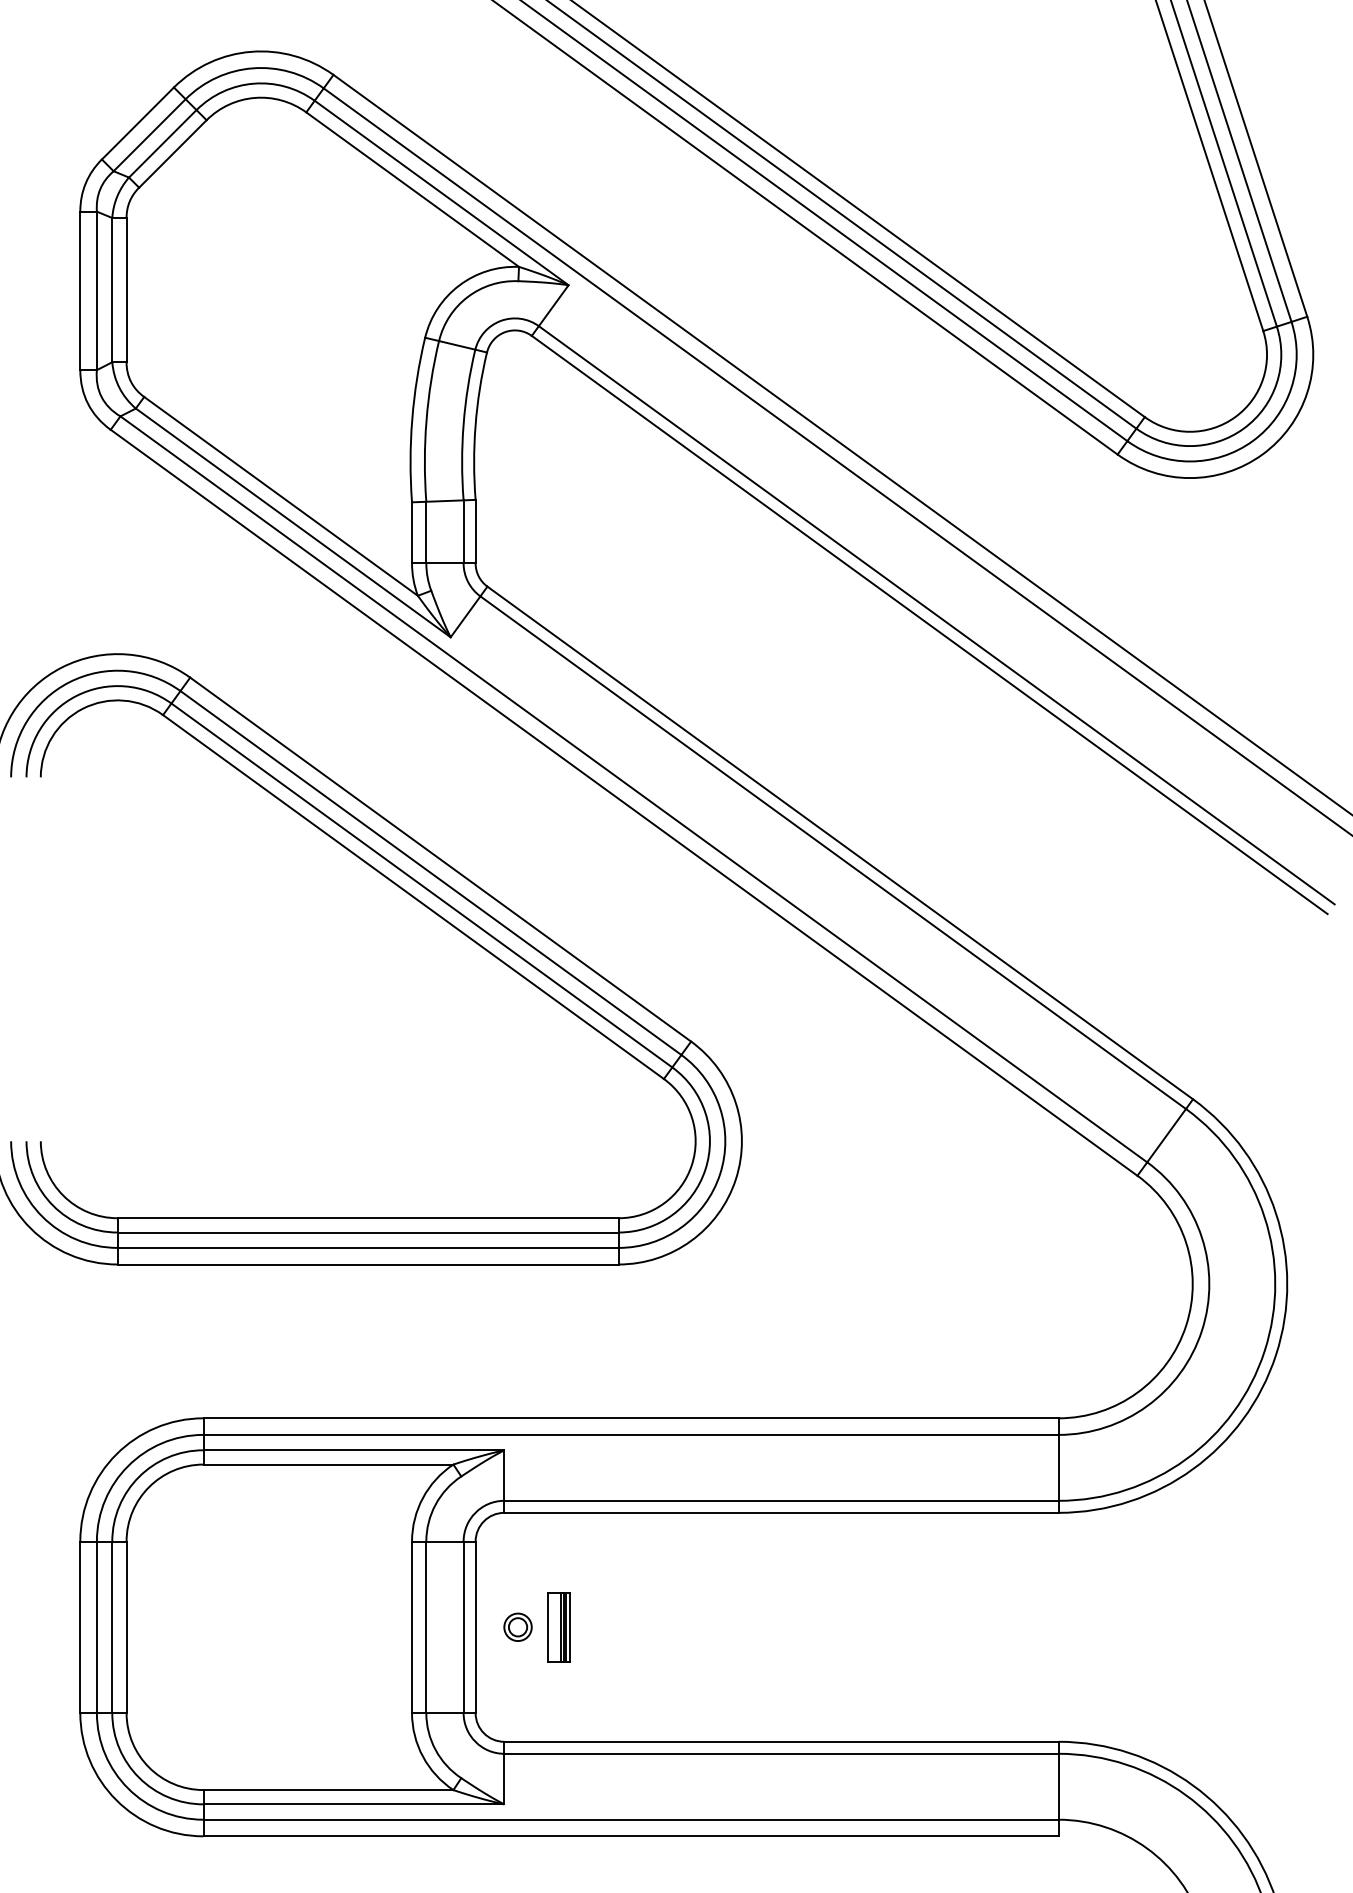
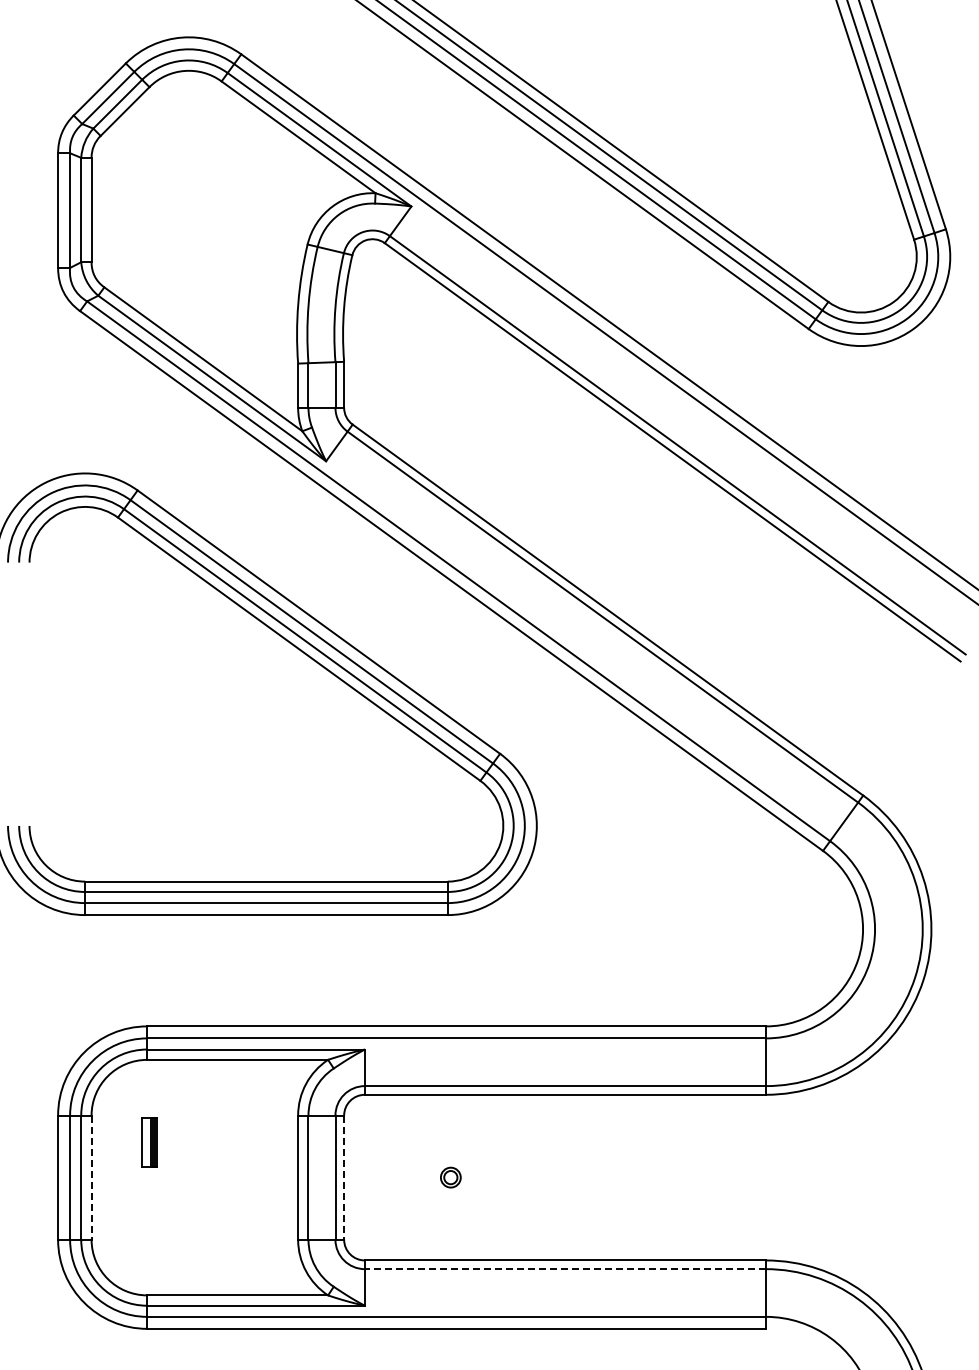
part: (517, 1627) -> (450, 1177), moved
part: (559, 1627) -> (149, 1142), moved
line: (126, 1628) -> (91, 1178), solid -> dashed
line: (476, 1628) -> (344, 1178), solid -> dashed
line: (781, 1754) -> (565, 1269), solid -> dashed

